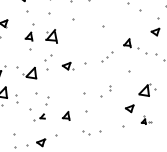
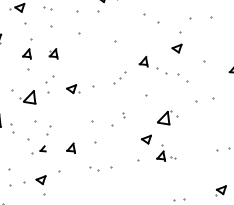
part: (51, 36) -> (53, 53), size x0.62
part: (146, 119) -> (166, 152), size x1.67

